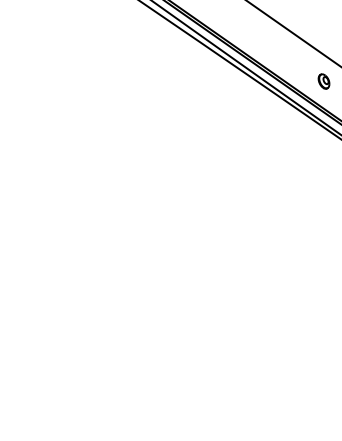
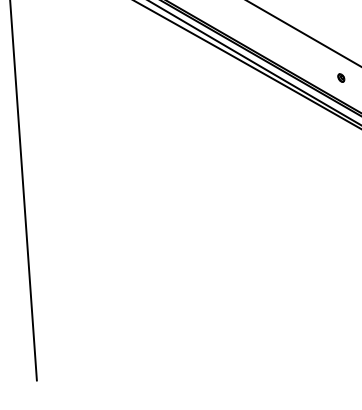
part: (324, 80) -> (341, 77), size x0.6

